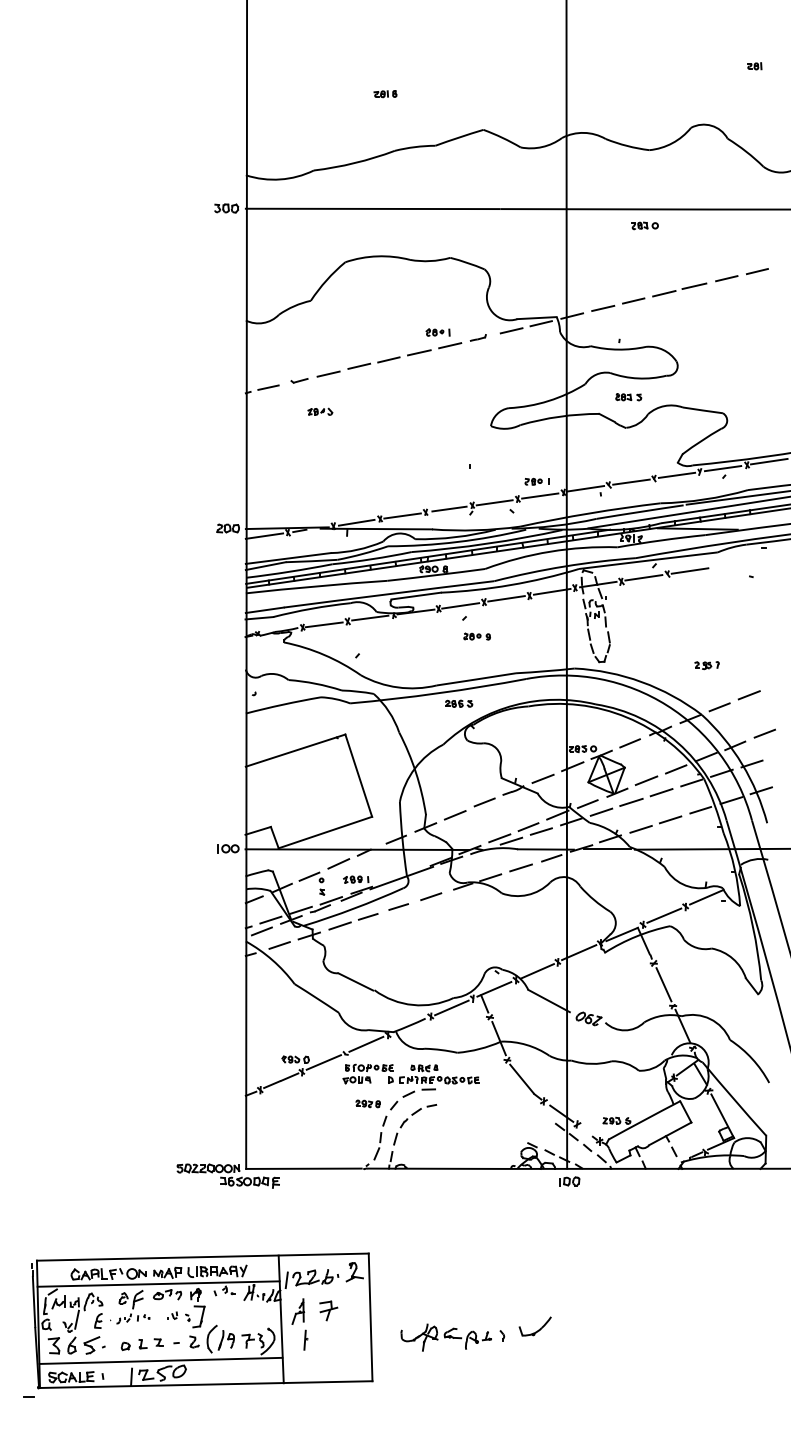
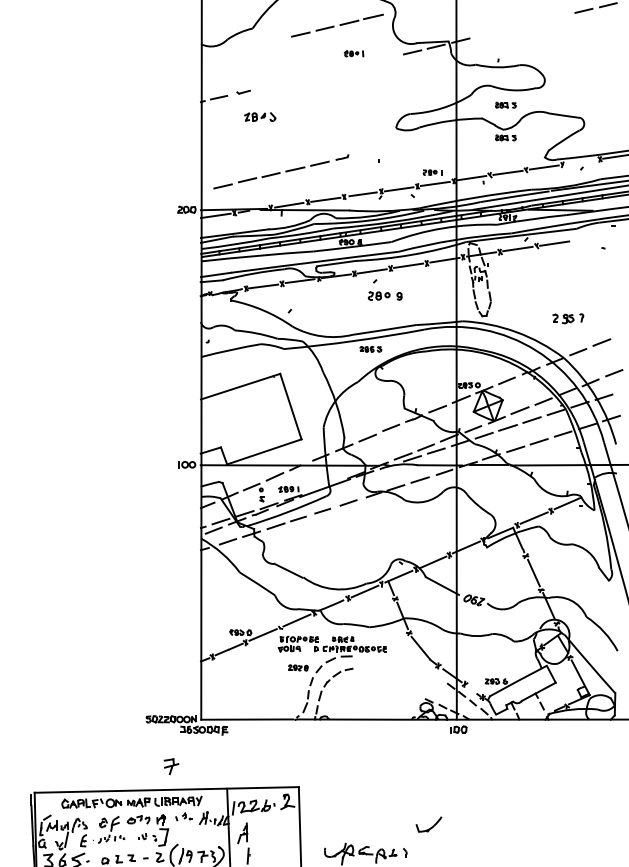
part: (649, 296) -> (337, 25), moved
part: (401, 355) -> (281, 171), moved
part: (320, 411) -> (260, 116), size x1.6
part: (628, 438) -> (505, 138), added
line: (722, 468) -> (580, 162), removed
part: (476, 636) -> (384, 295), size x1.6
part: (706, 665) -> (567, 318), size x1.6
line: (158, 1283) -> (131, 810), removed
part: (328, 1310) -> (171, 766), moved
part: (534, 1326) -> (428, 824), moved

